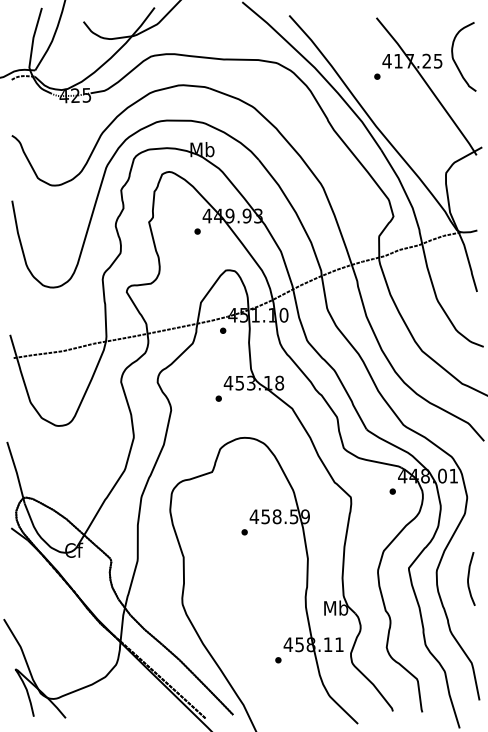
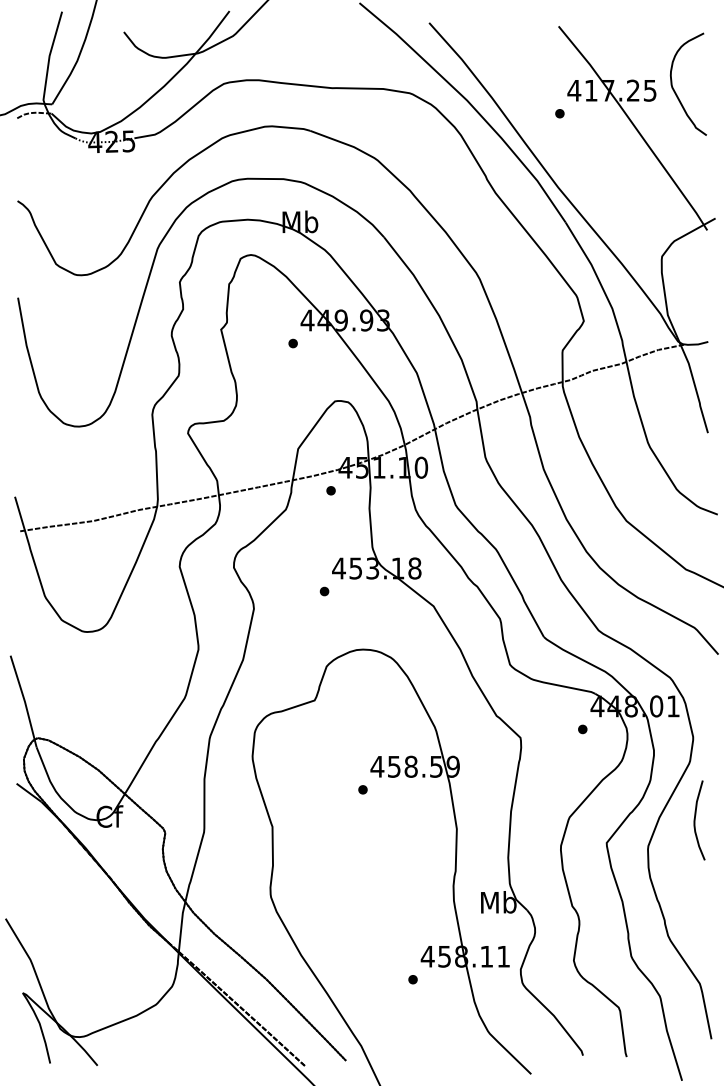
curve: (469, 578) -> (696, 819), moved

